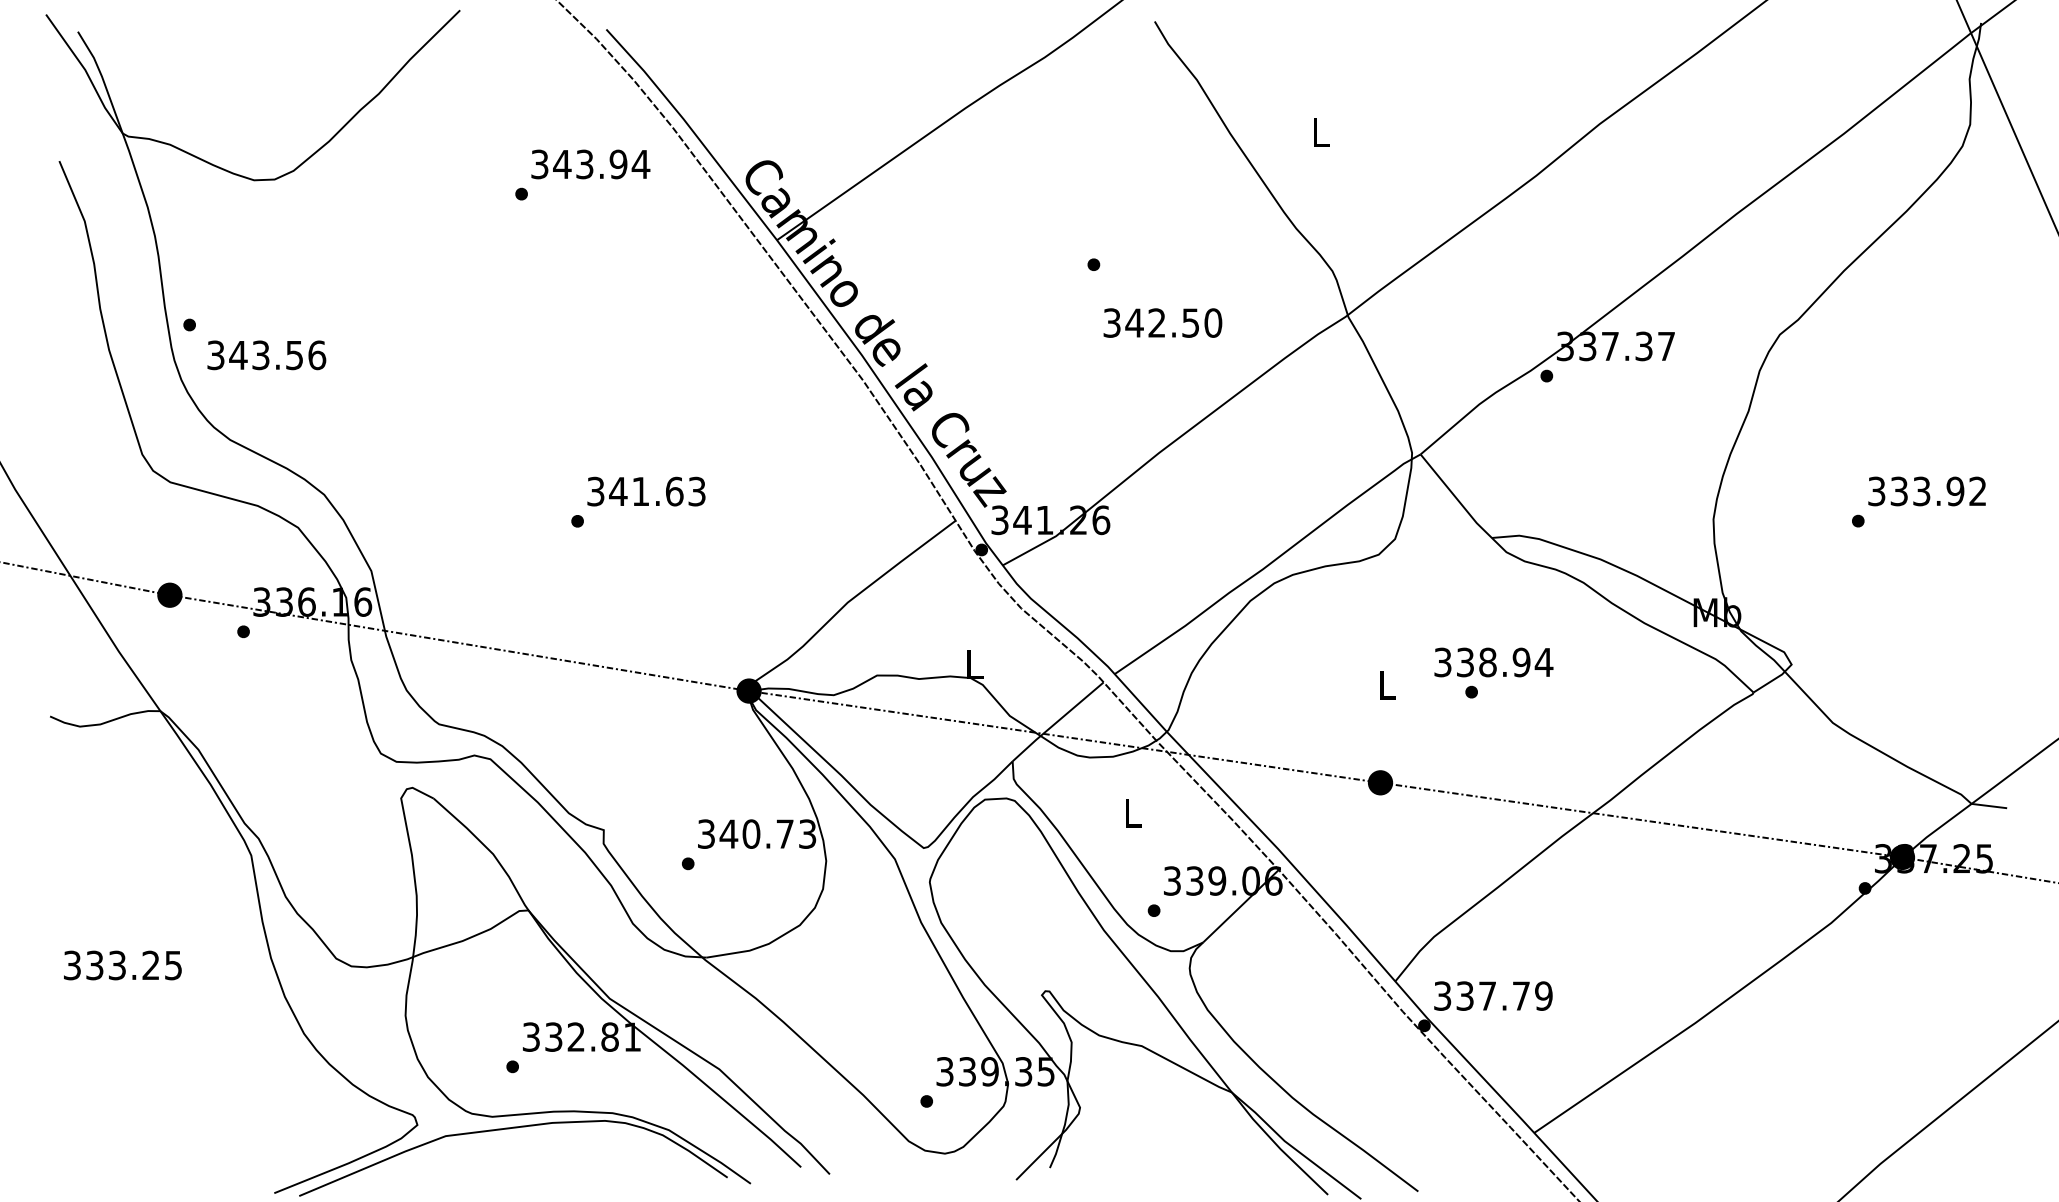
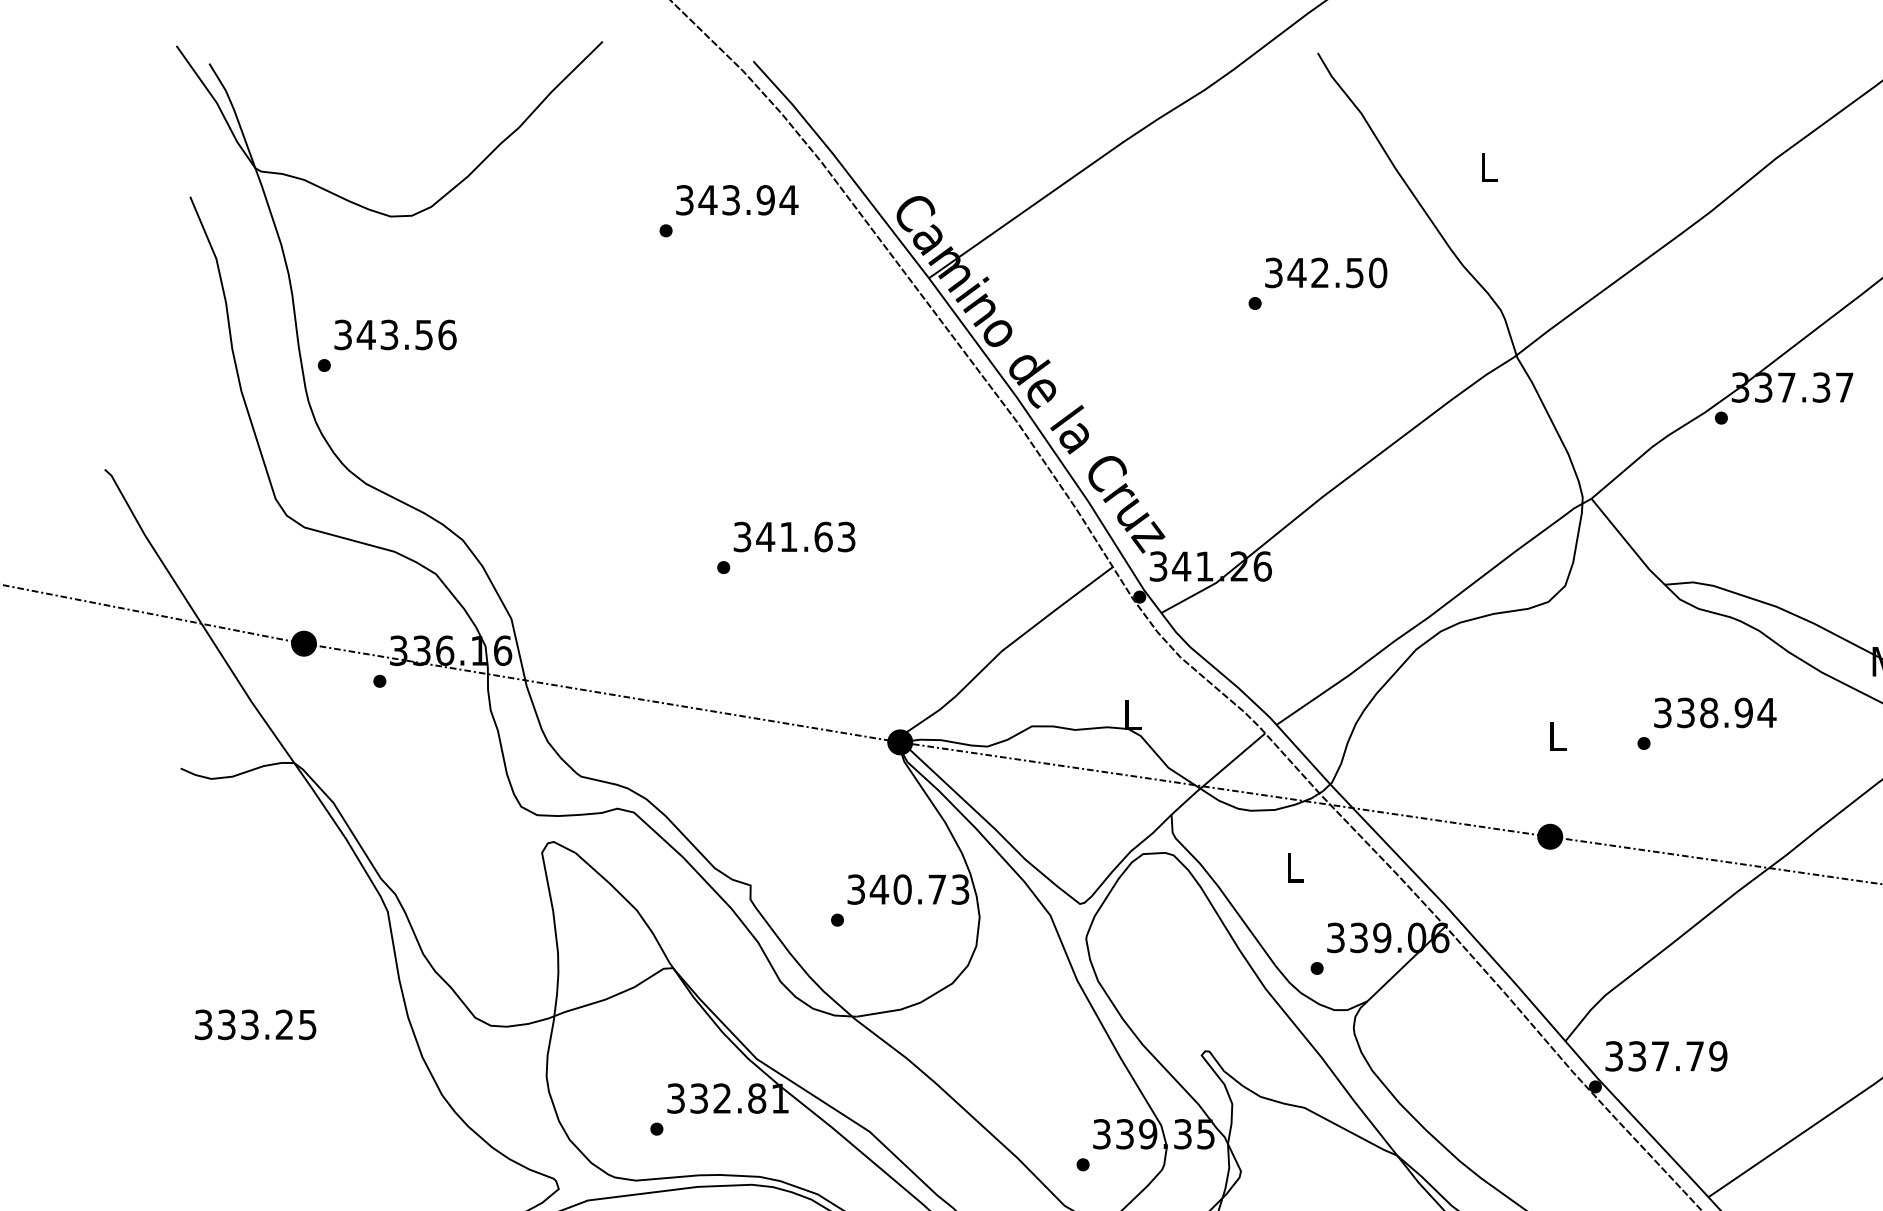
text: (1162, 322) -> (1325, 272), moved
text: (266, 355) -> (395, 335), moved
text: (1493, 662) -> (1714, 712), moved

